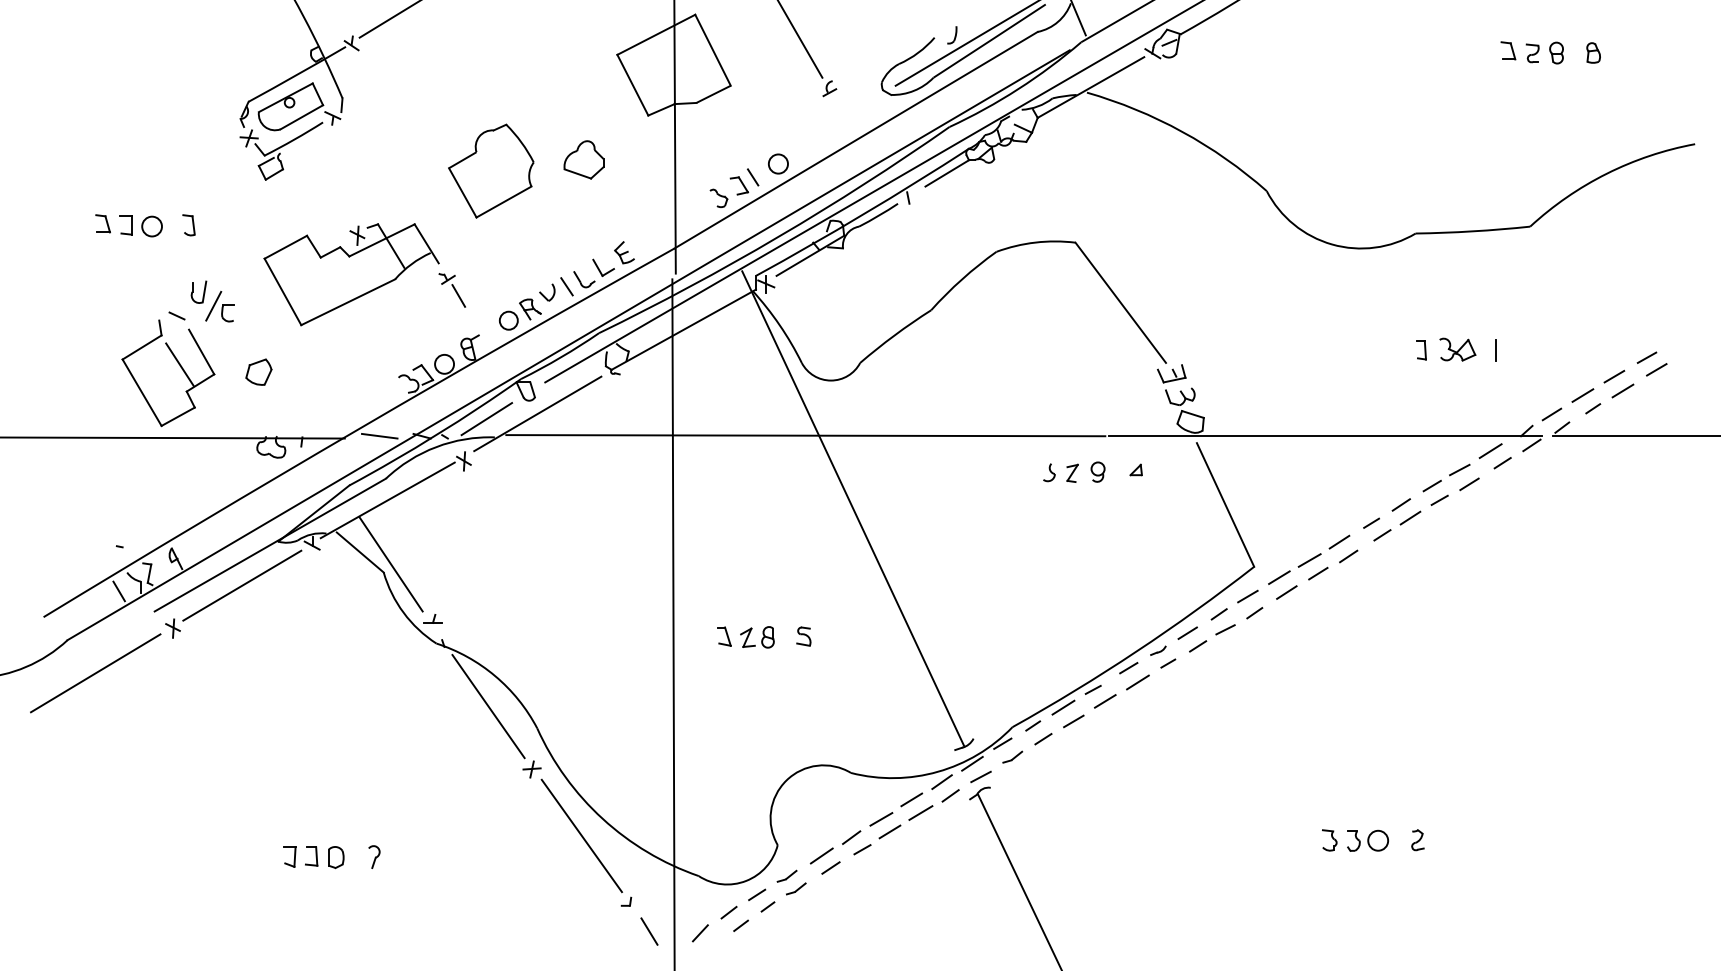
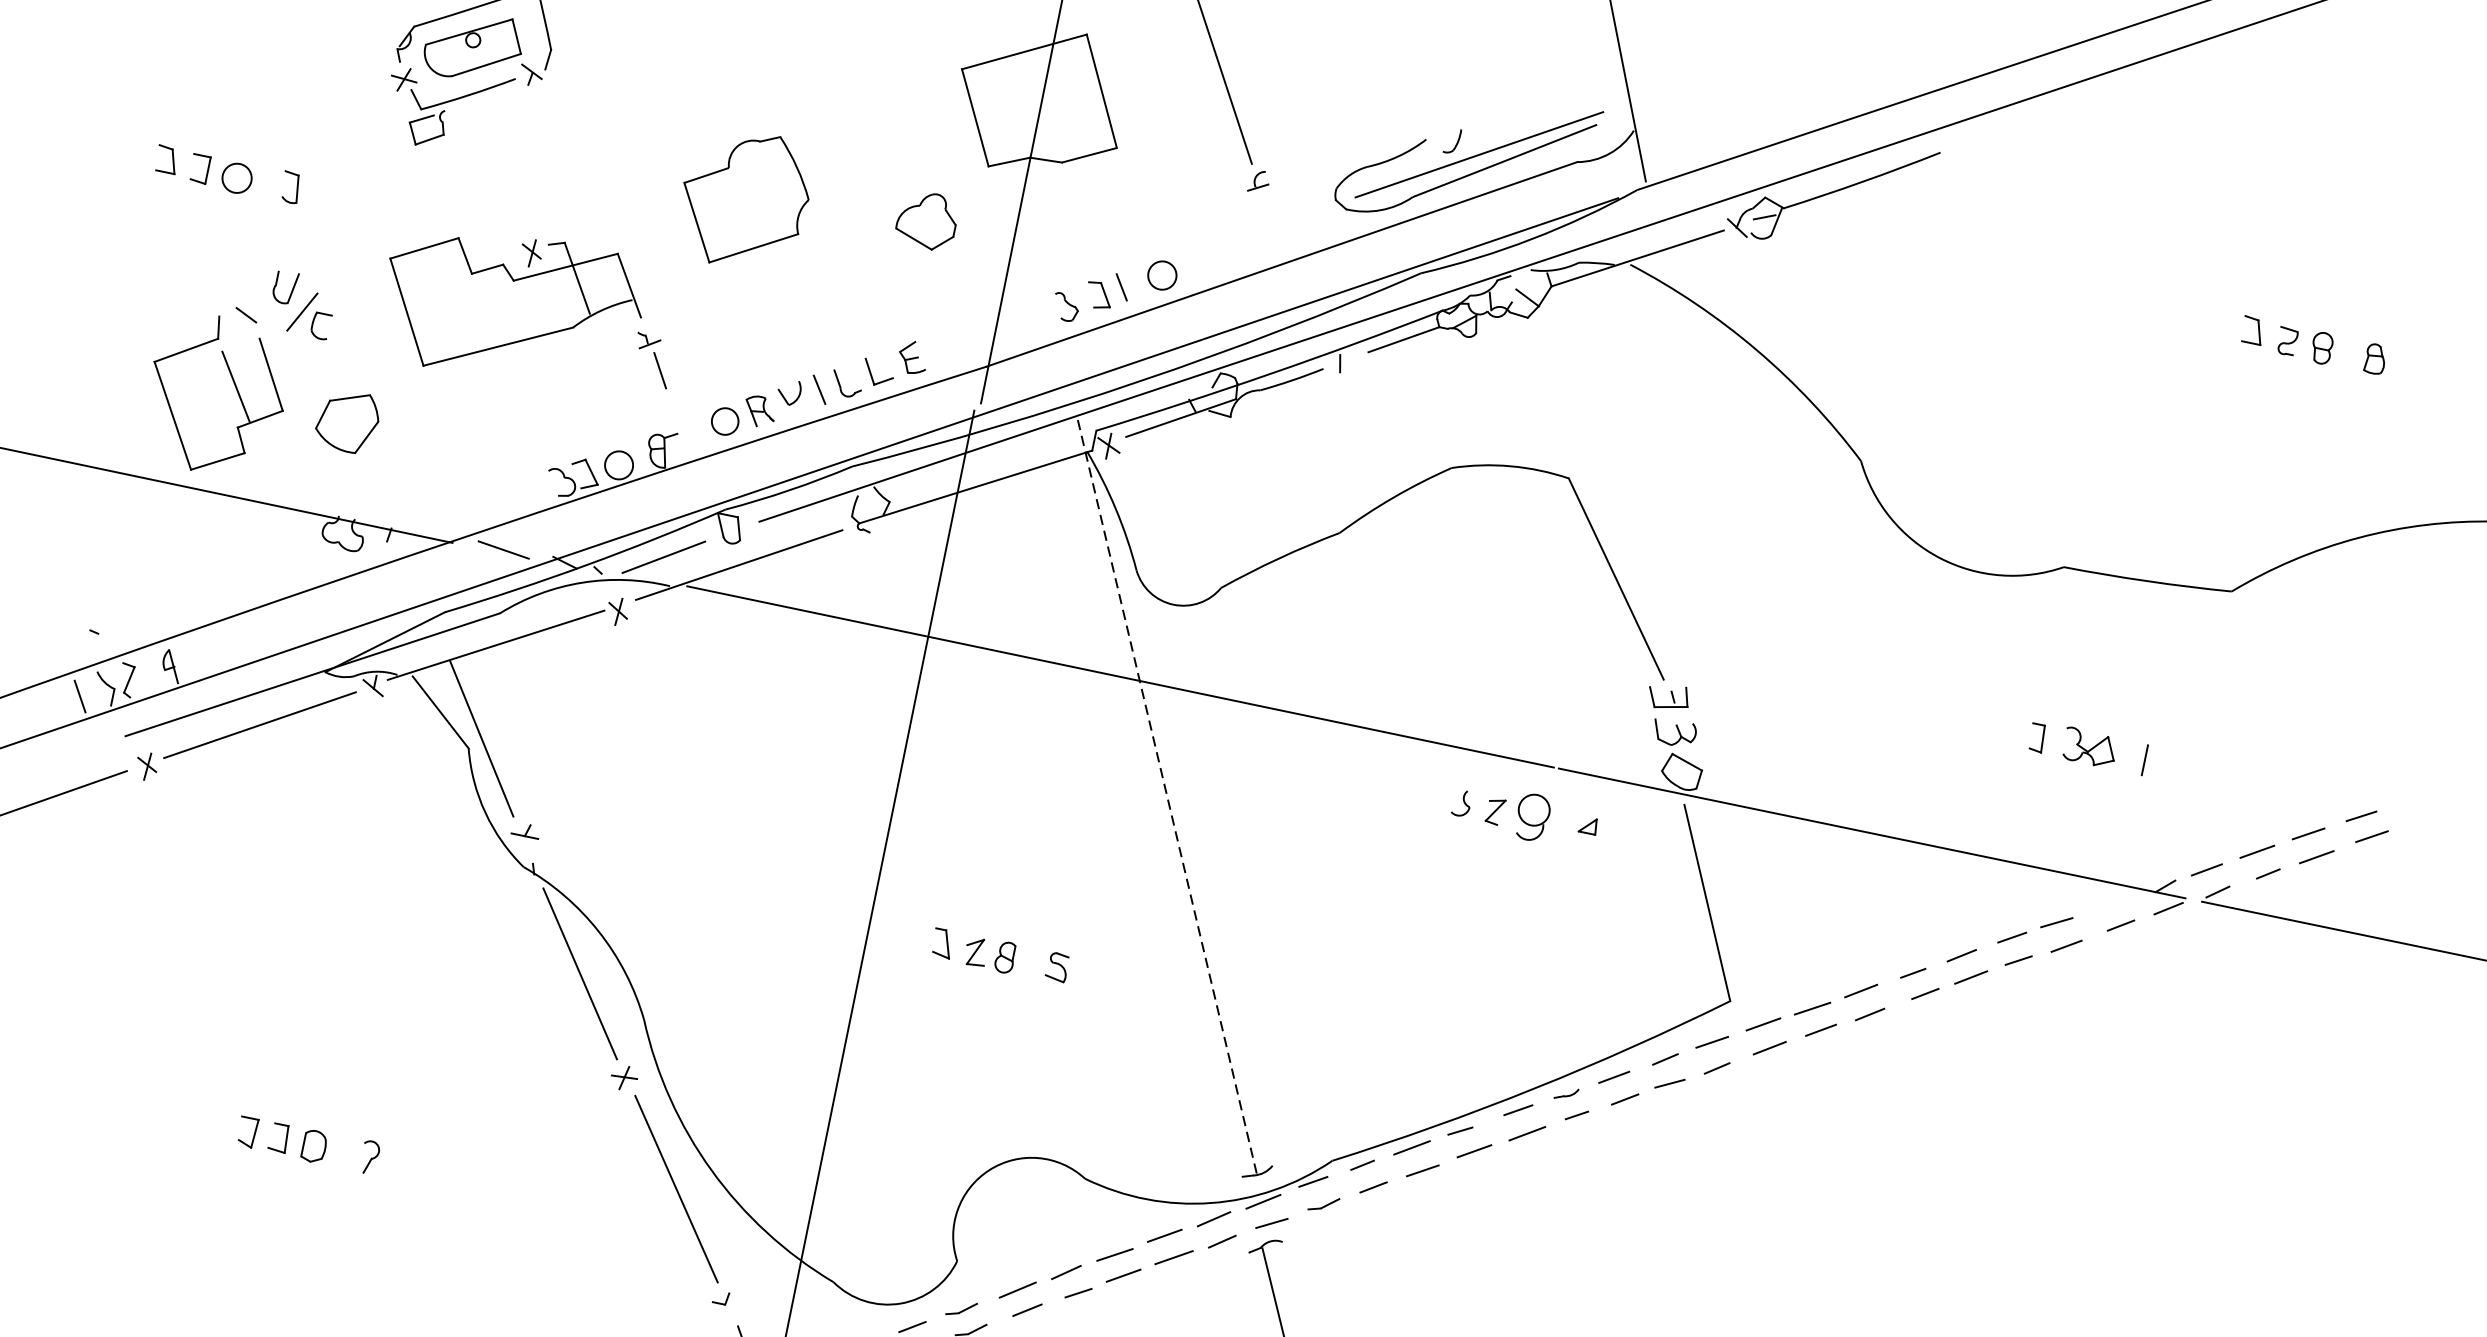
part: (583, 159) -> (926, 219), moved
part: (258, 371) -> (347, 419), size x1.6
line: (1490, 451) -> (2106, 905), removed
part: (1097, 471) -> (1532, 816), size x1.6
line: (853, 509) -> (1167, 798), solid -> dashed

